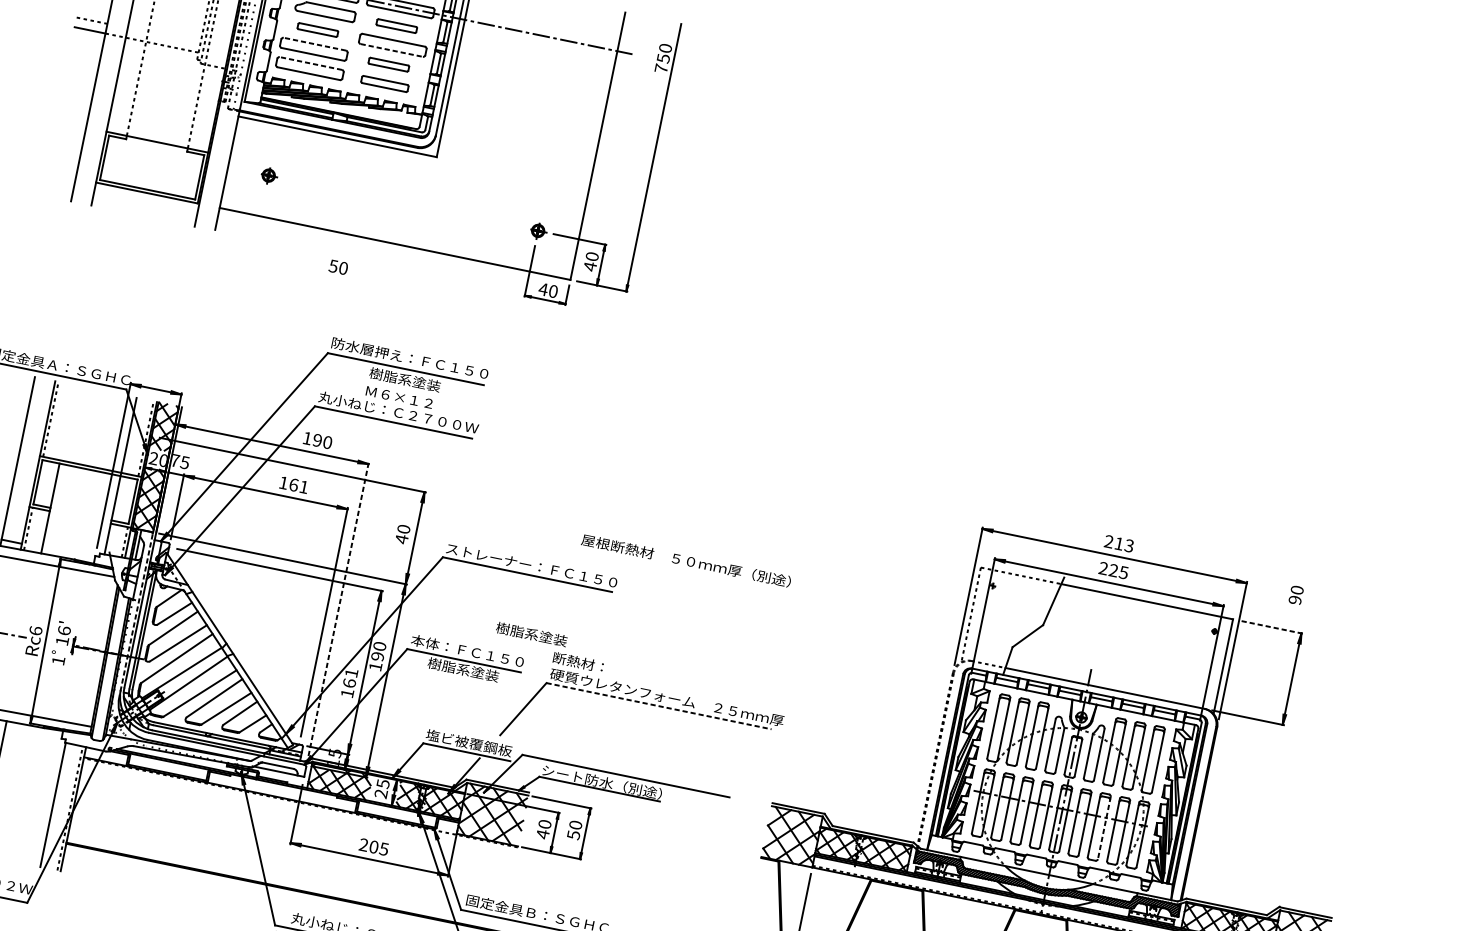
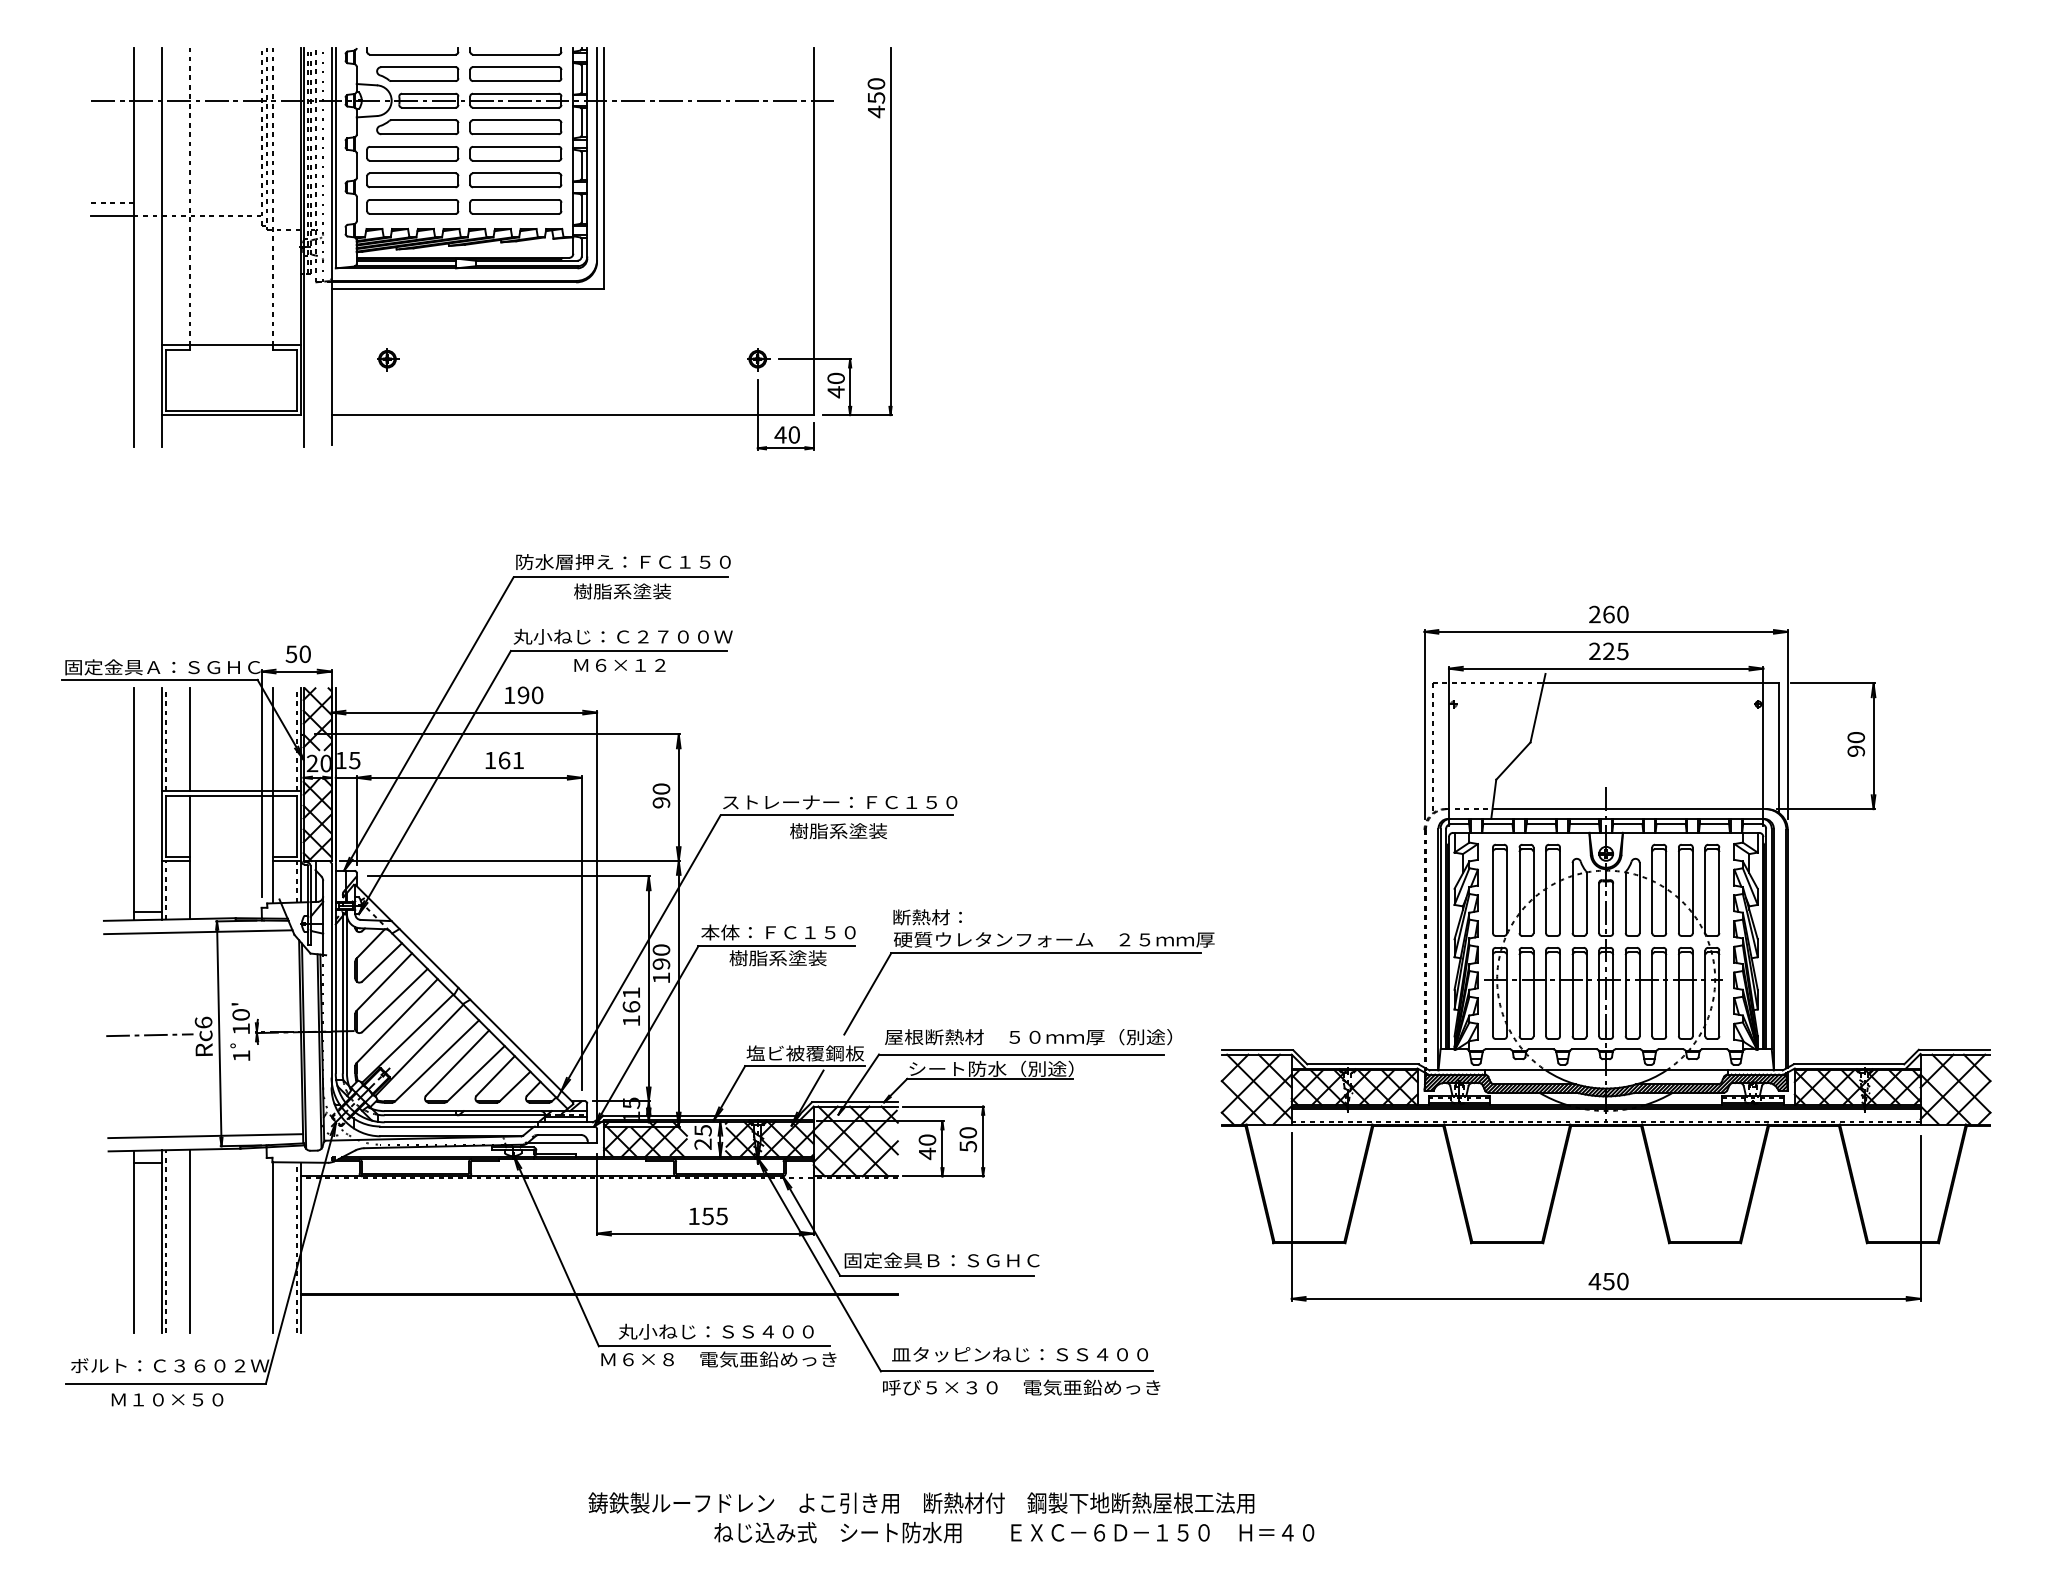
part: (396, 26) -> (515, 127), size x1.67
part: (317, 29) -> (412, 153), size x1.67
line: (314, 44) -> (412, 173), dashed -> solid
line: (391, 50) -> (515, 160), dashed -> solid
line: (310, 63) -> (412, 199), dashed -> solid
part: (388, 64) -> (515, 180), size x1.67
text: (661, 68) -> (876, 111), 750 -> 450
part: (384, 83) -> (515, 206), size x1.43
text: (338, 266) -> (297, 653), moved
text: (399, 397) -> (619, 665), moved
line: (67, 422) -> (189, 739), added
text: (175, 460) -> (341, 760), 75 -> 15
text: (401, 539) -> (661, 802), 40 -> 90
text: (1124, 544) -> (1615, 614), 213 -> 260
text: (686, 561) -> (1028, 1037), moved
text: (1295, 595) -> (1855, 744), moved
line: (338, 611) -> (597, 915), dashed -> solid
line: (135, 615) -> (331, 975), dashed -> solid
line: (1271, 627) -> (1832, 683), dashed -> solid
text: (63, 630) -> (240, 1014), 16' -> 10'
text: (531, 634) -> (838, 831), moved
line: (658, 706) -> (1045, 953), dashed -> solid
line: (1104, 828) -> (1666, 993), dashed -> solid
text: (368, 845) -> (700, 1215), 205 -> 155

